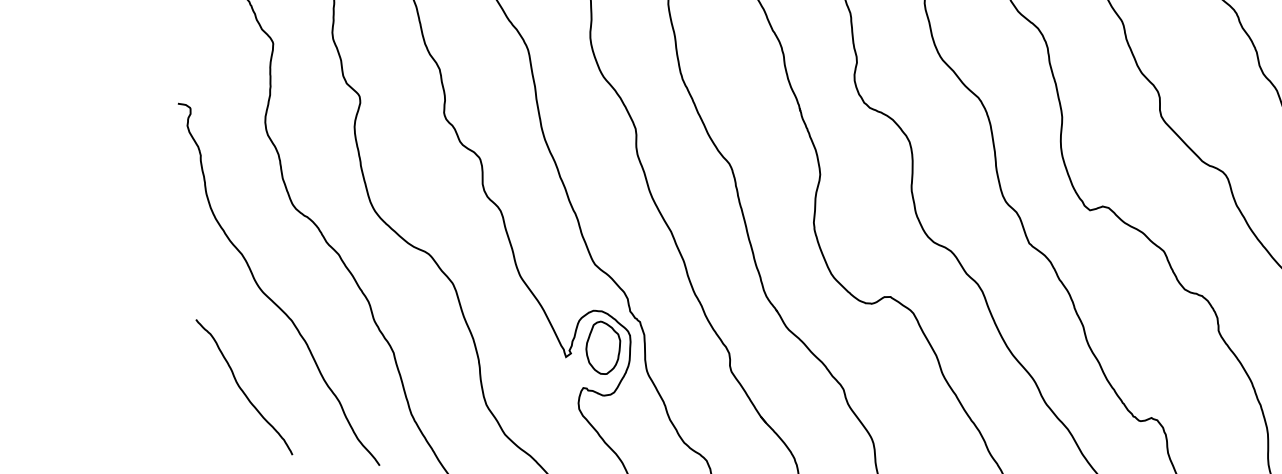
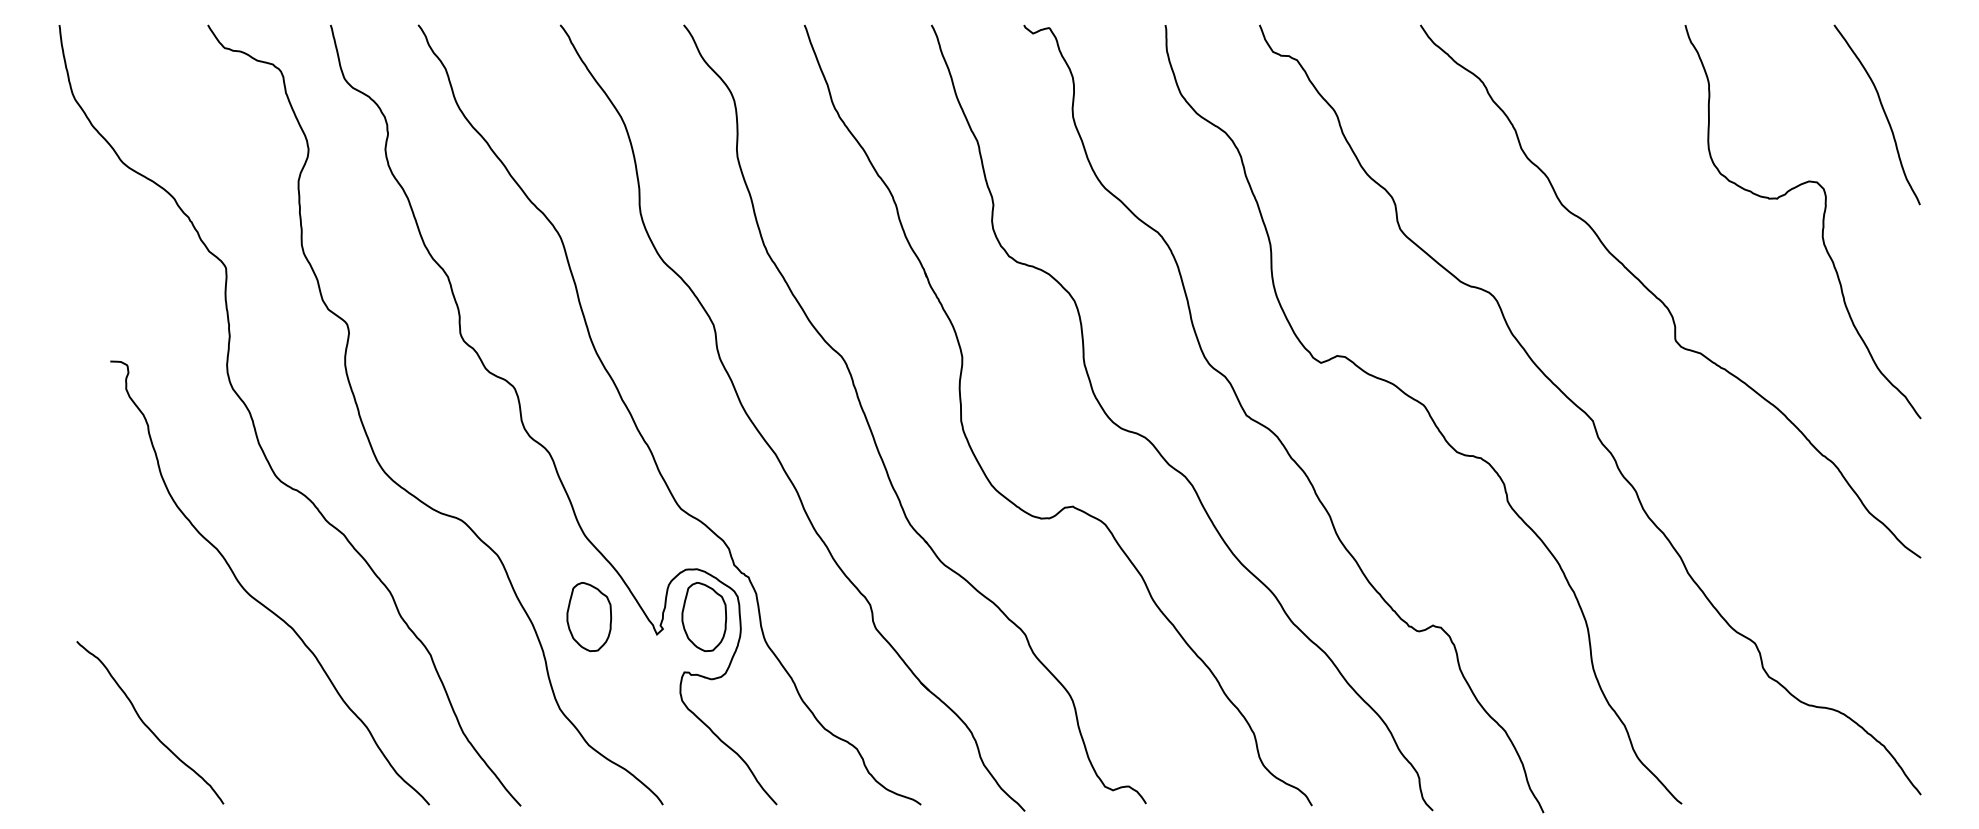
part: (516, 337) -> (589, 616), added
curve: (242, 389) -> (147, 725), moved

